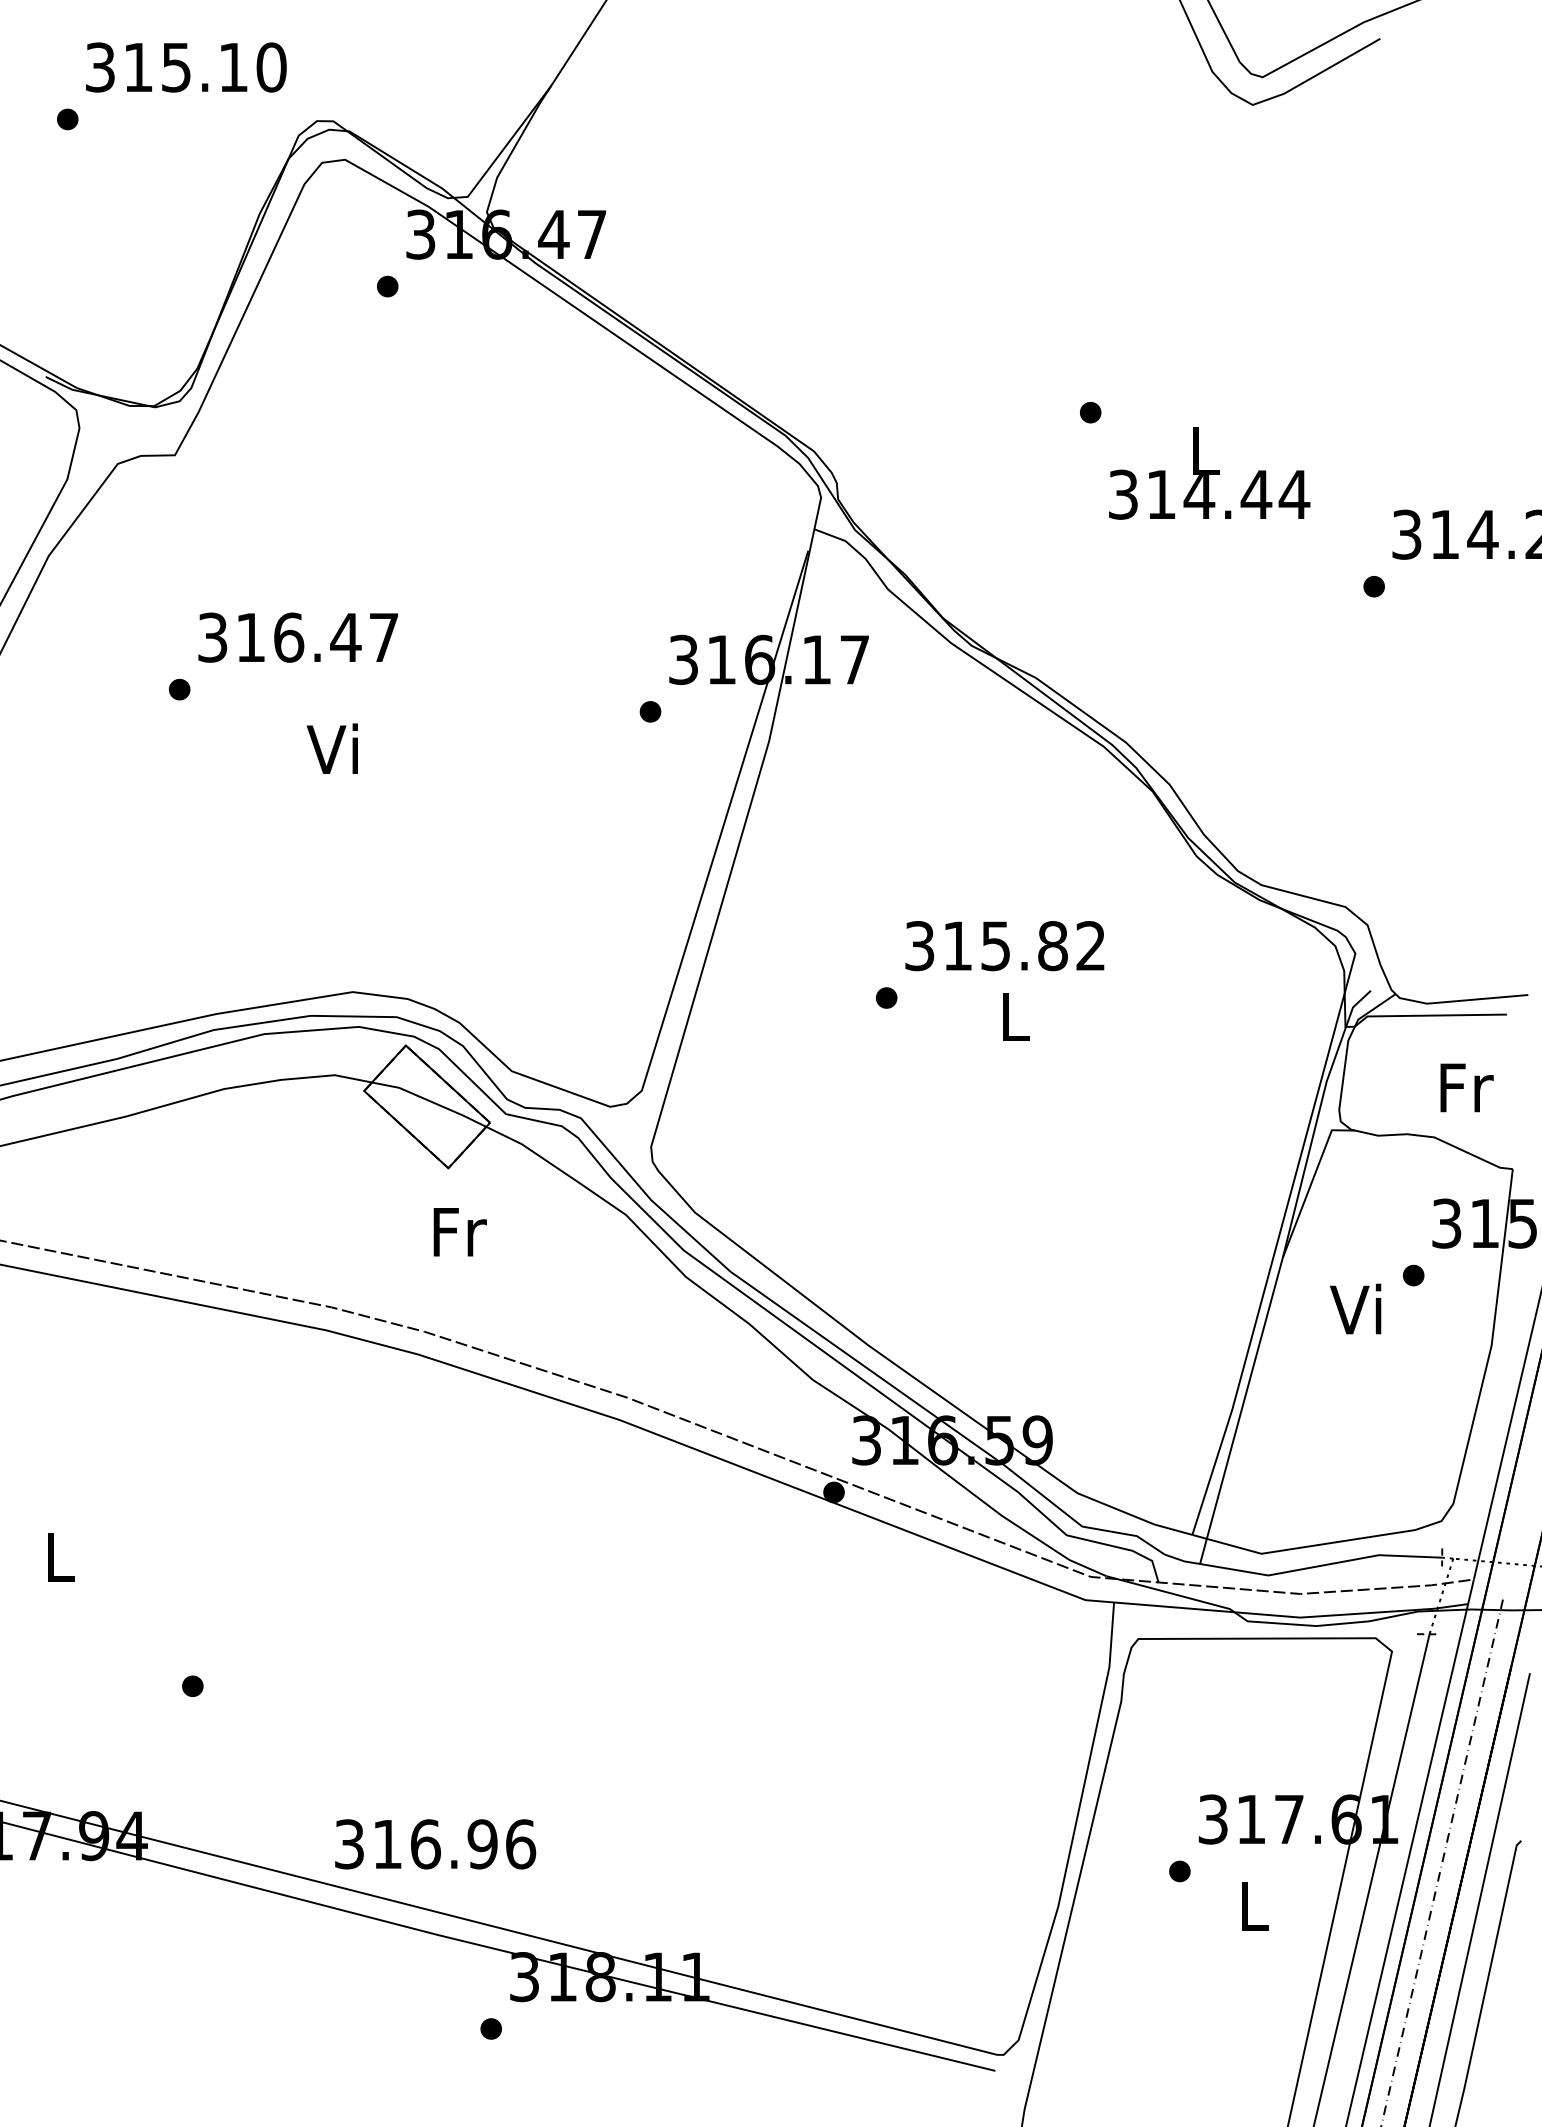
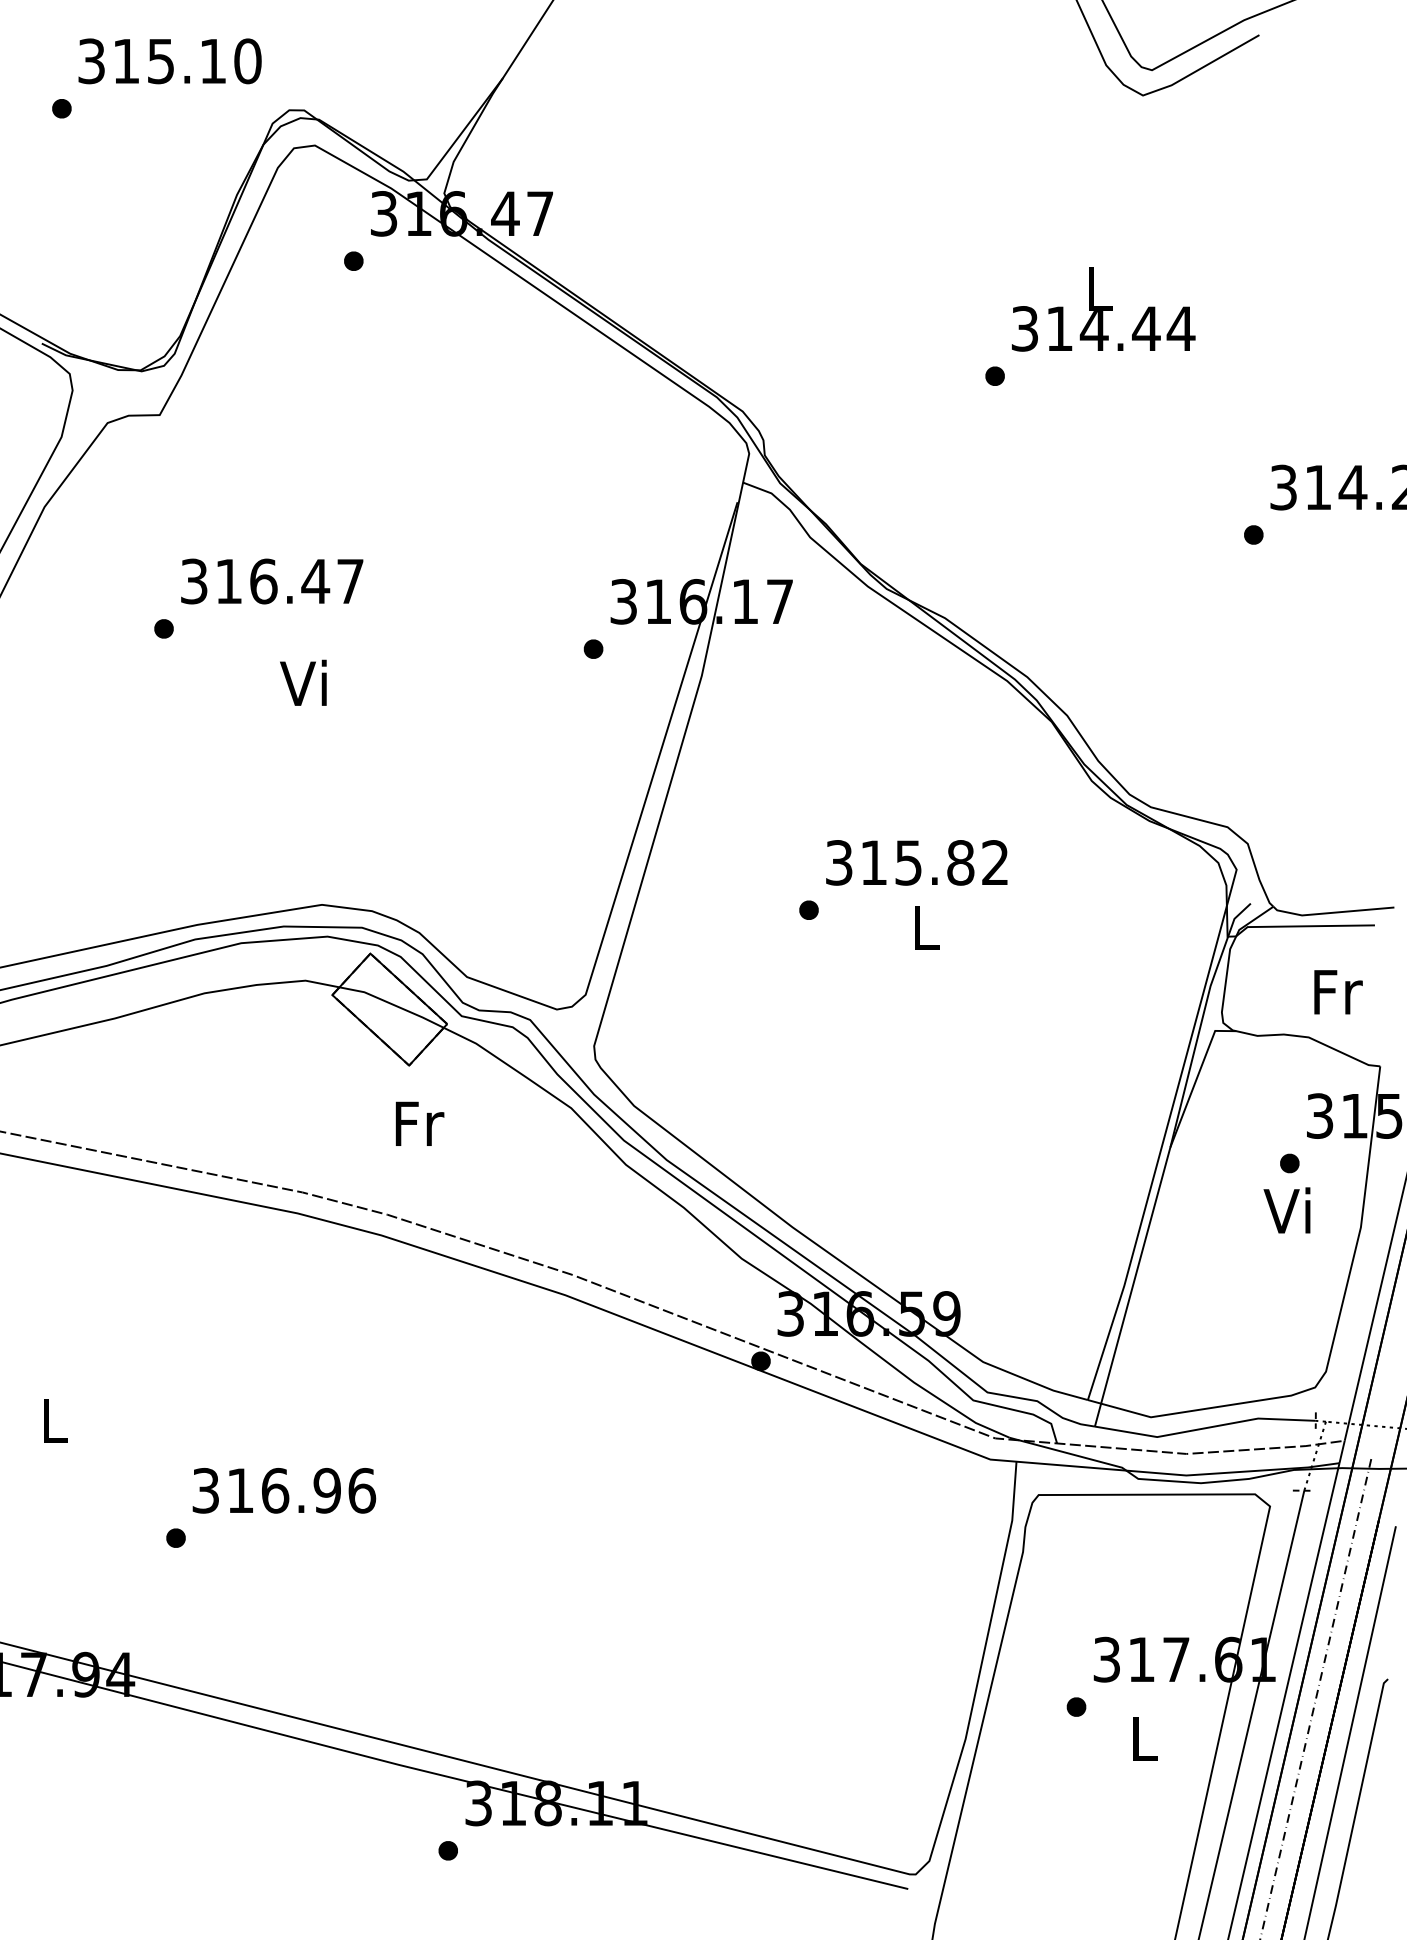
text: (1209, 473) -> (1103, 309), moved
text: (1355, 1308) -> (1286, 1209), moved
text: (435, 1844) -> (284, 1490), moved

